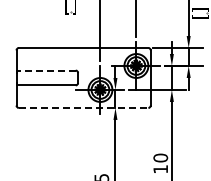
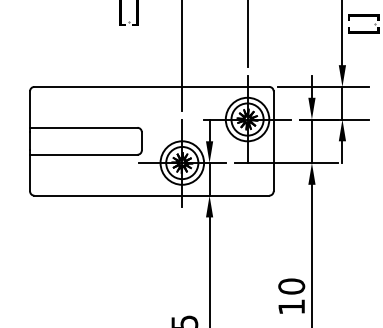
line: (46, 70) -> (84, 127), dashed -> solid
line: (83, 107) -> (151, 194), dashed -> solid

